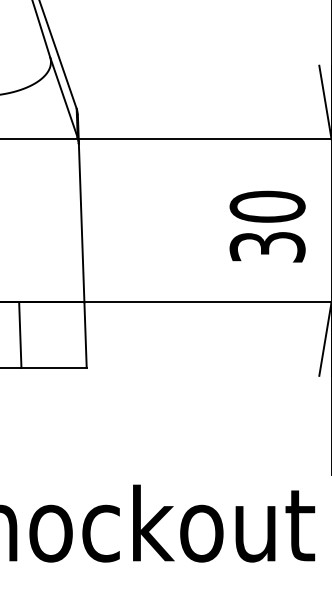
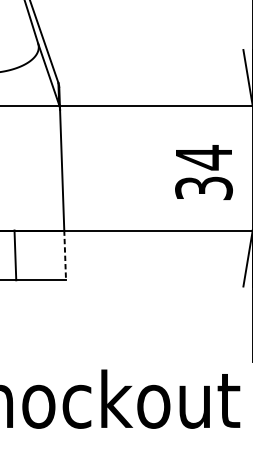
text: (267, 206) -> (203, 157), 30 -> 34
line: (85, 335) -> (65, 255), solid -> dashed

